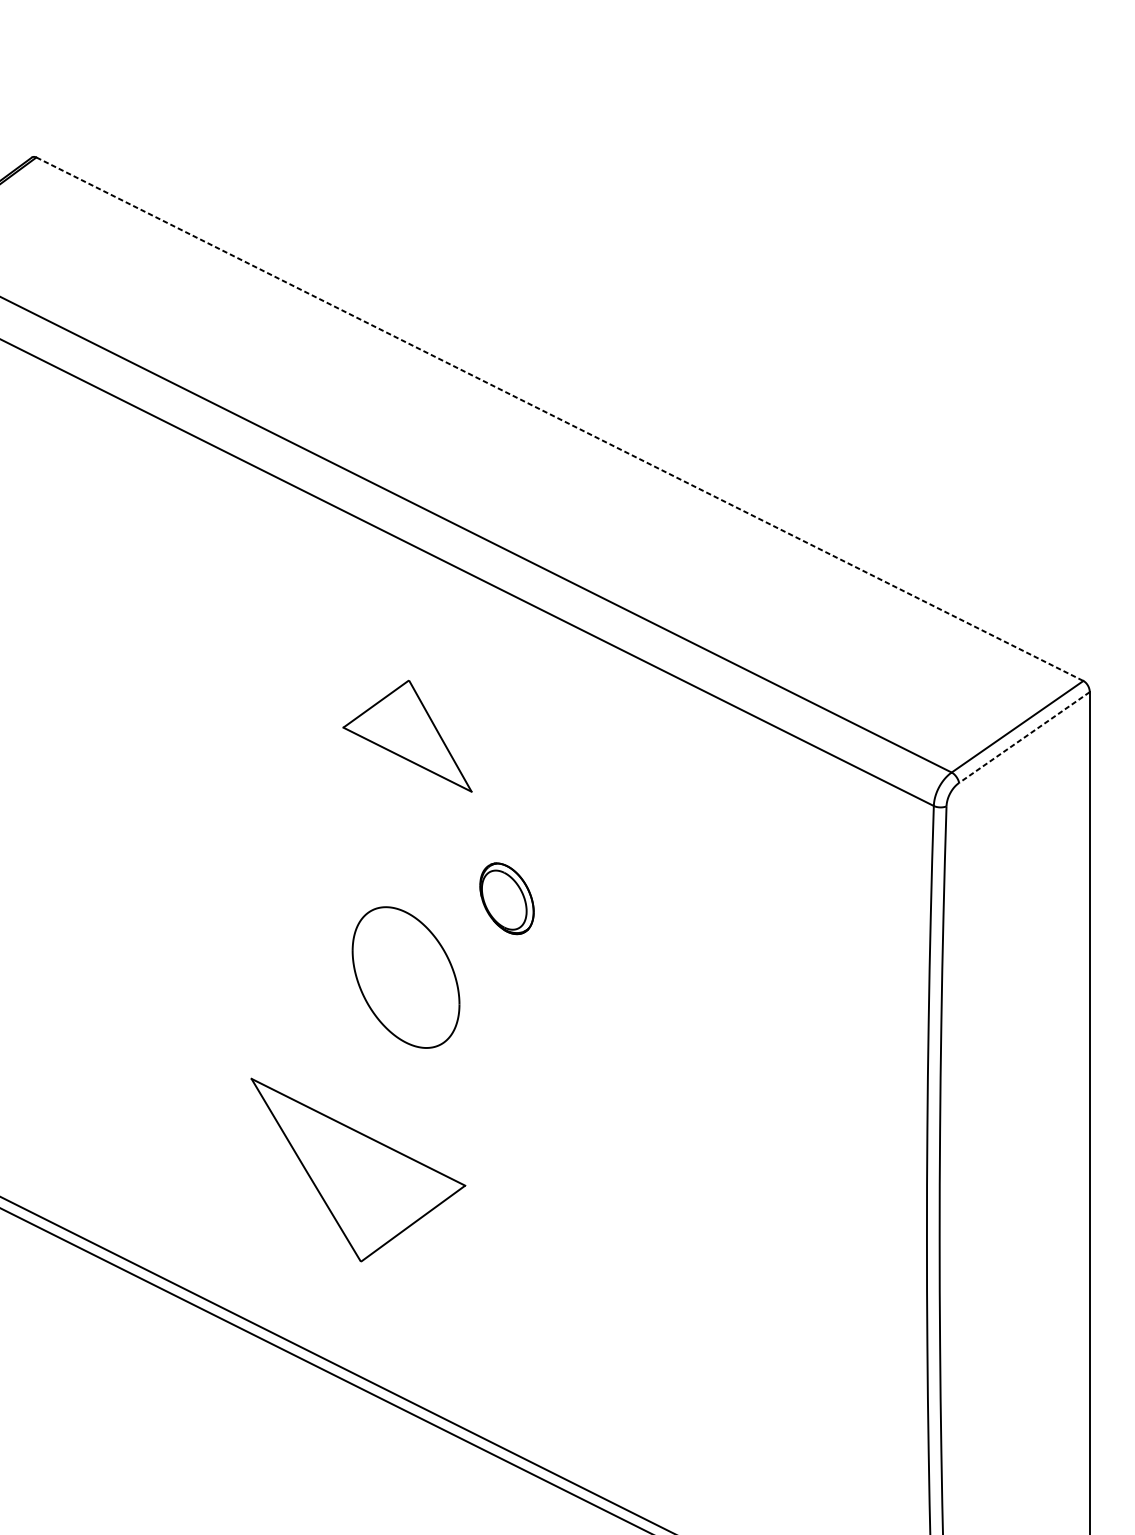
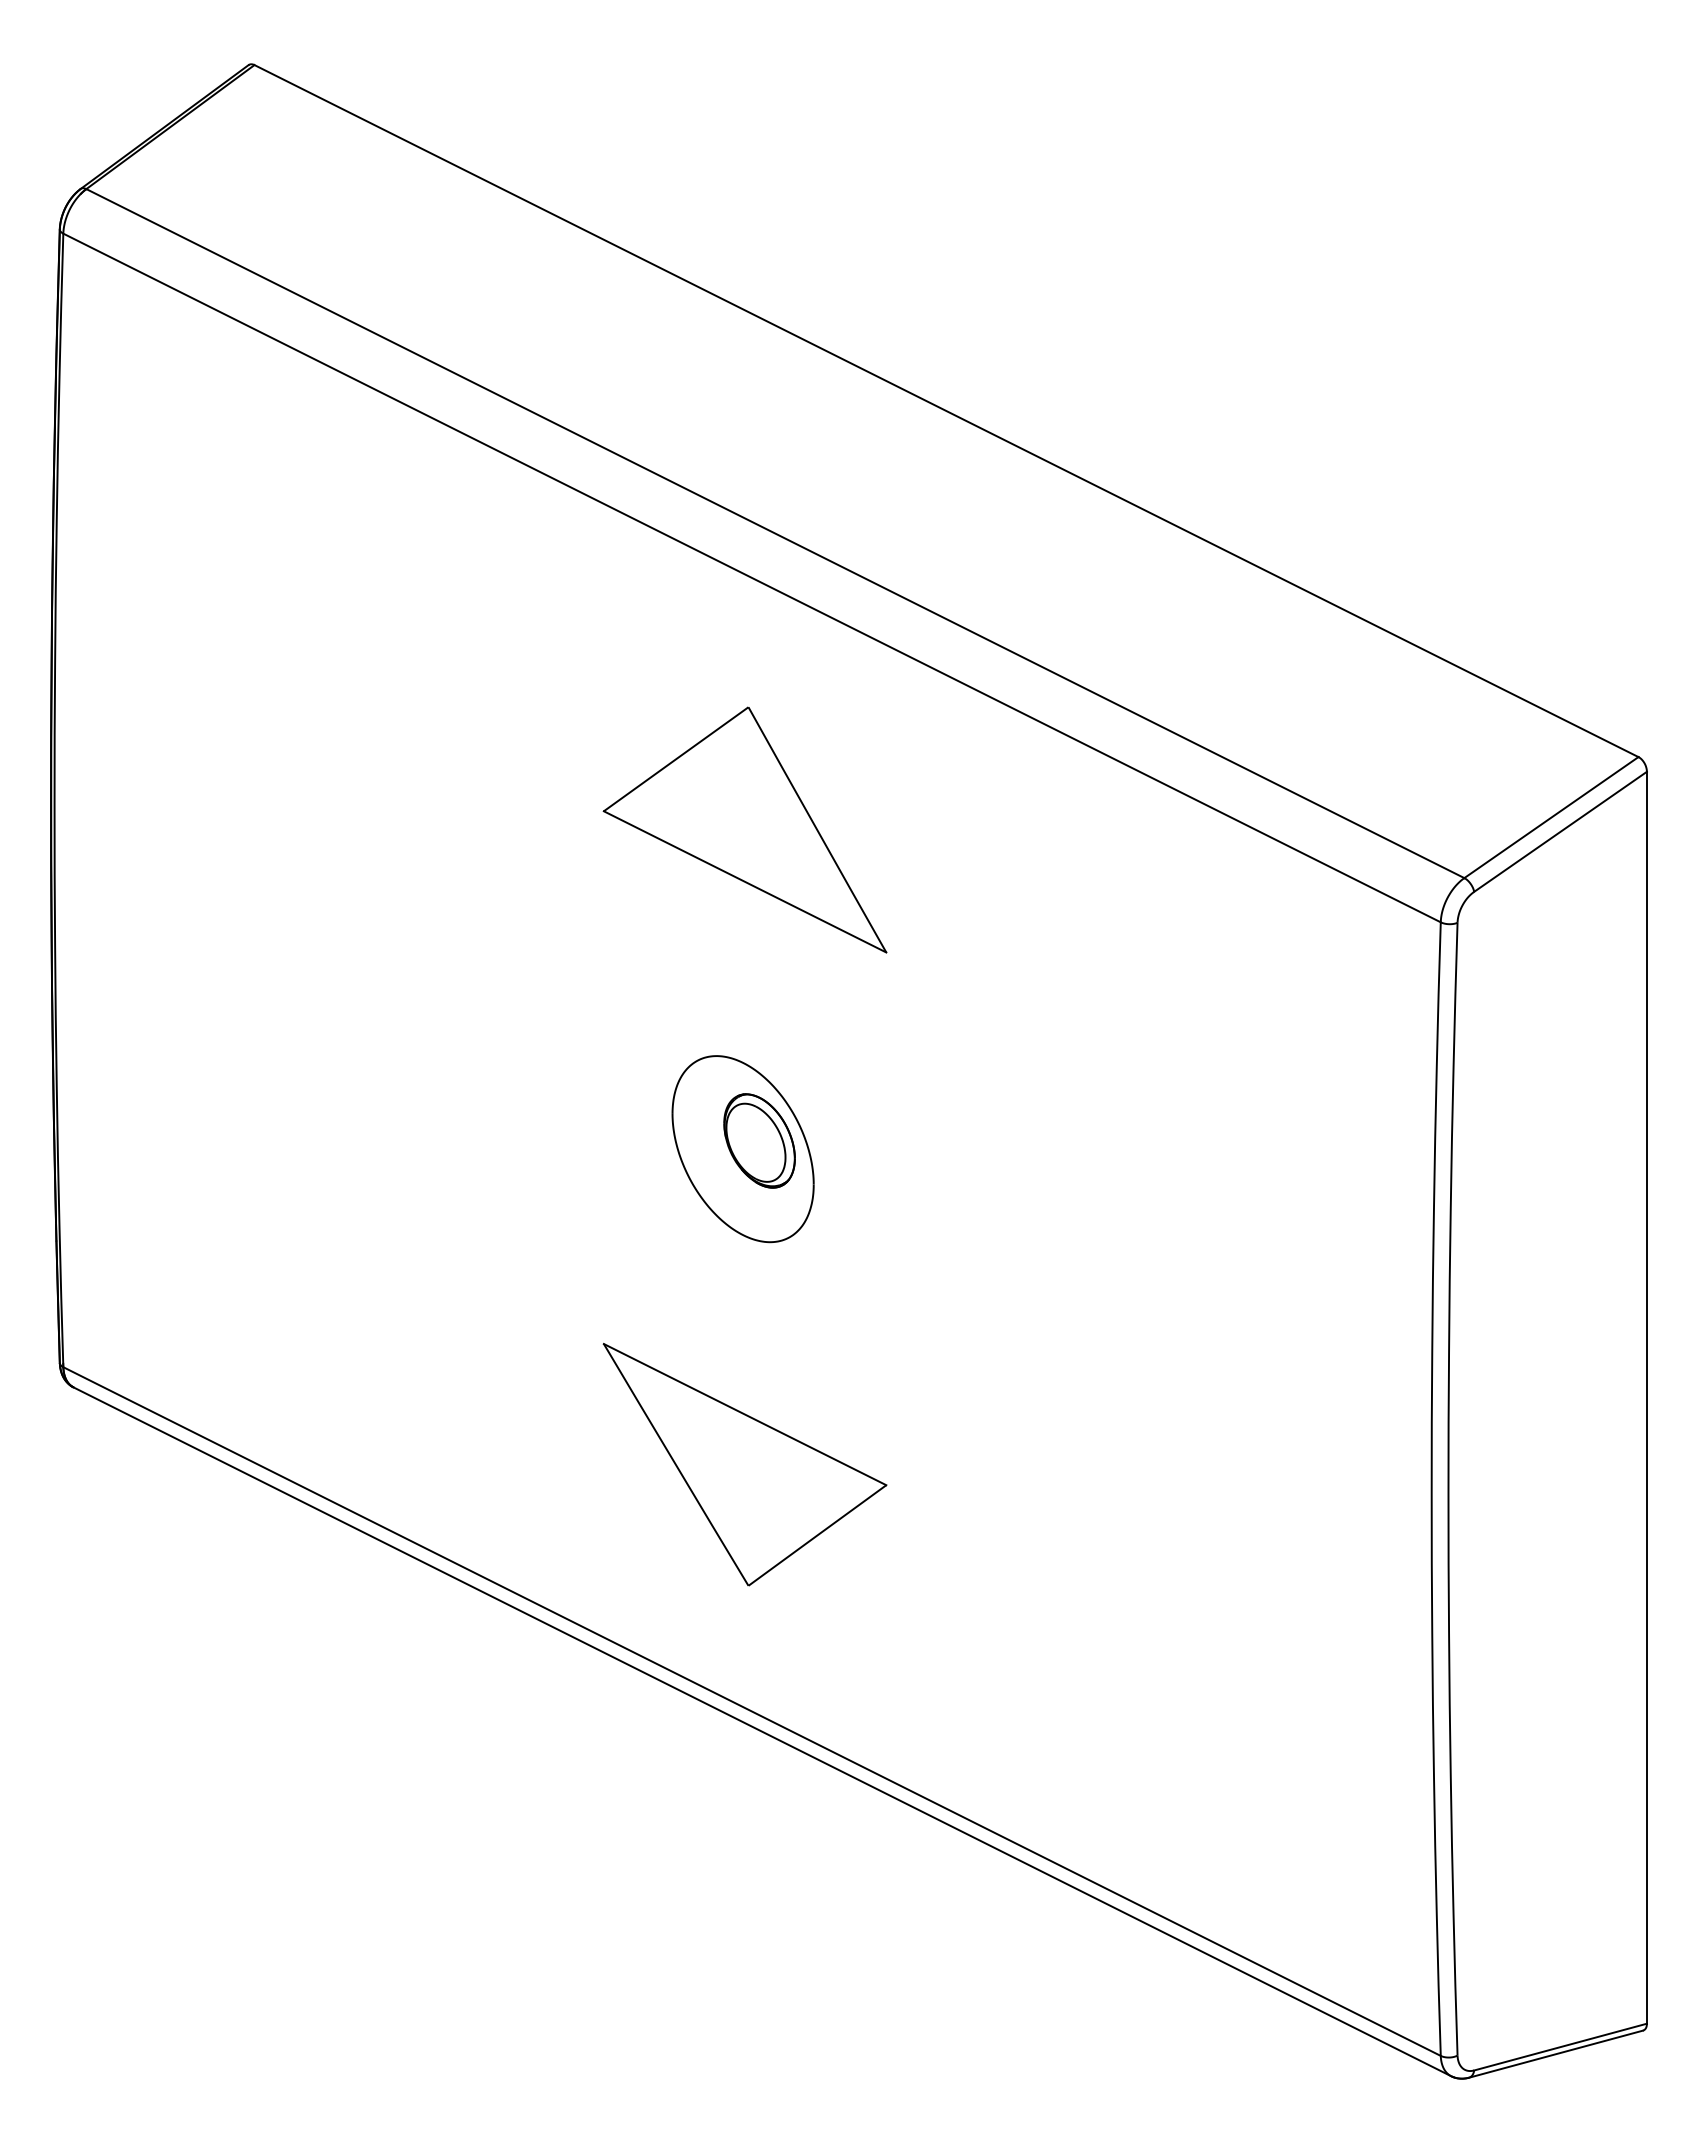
line: (559, 419) -> (946, 411), dashed -> solid
part: (407, 735) -> (744, 829), size x1.67
line: (1024, 738) -> (1560, 832), dashed -> solid
part: (506, 898) -> (759, 1140), moved
part: (357, 1170) -> (744, 1464), moved

